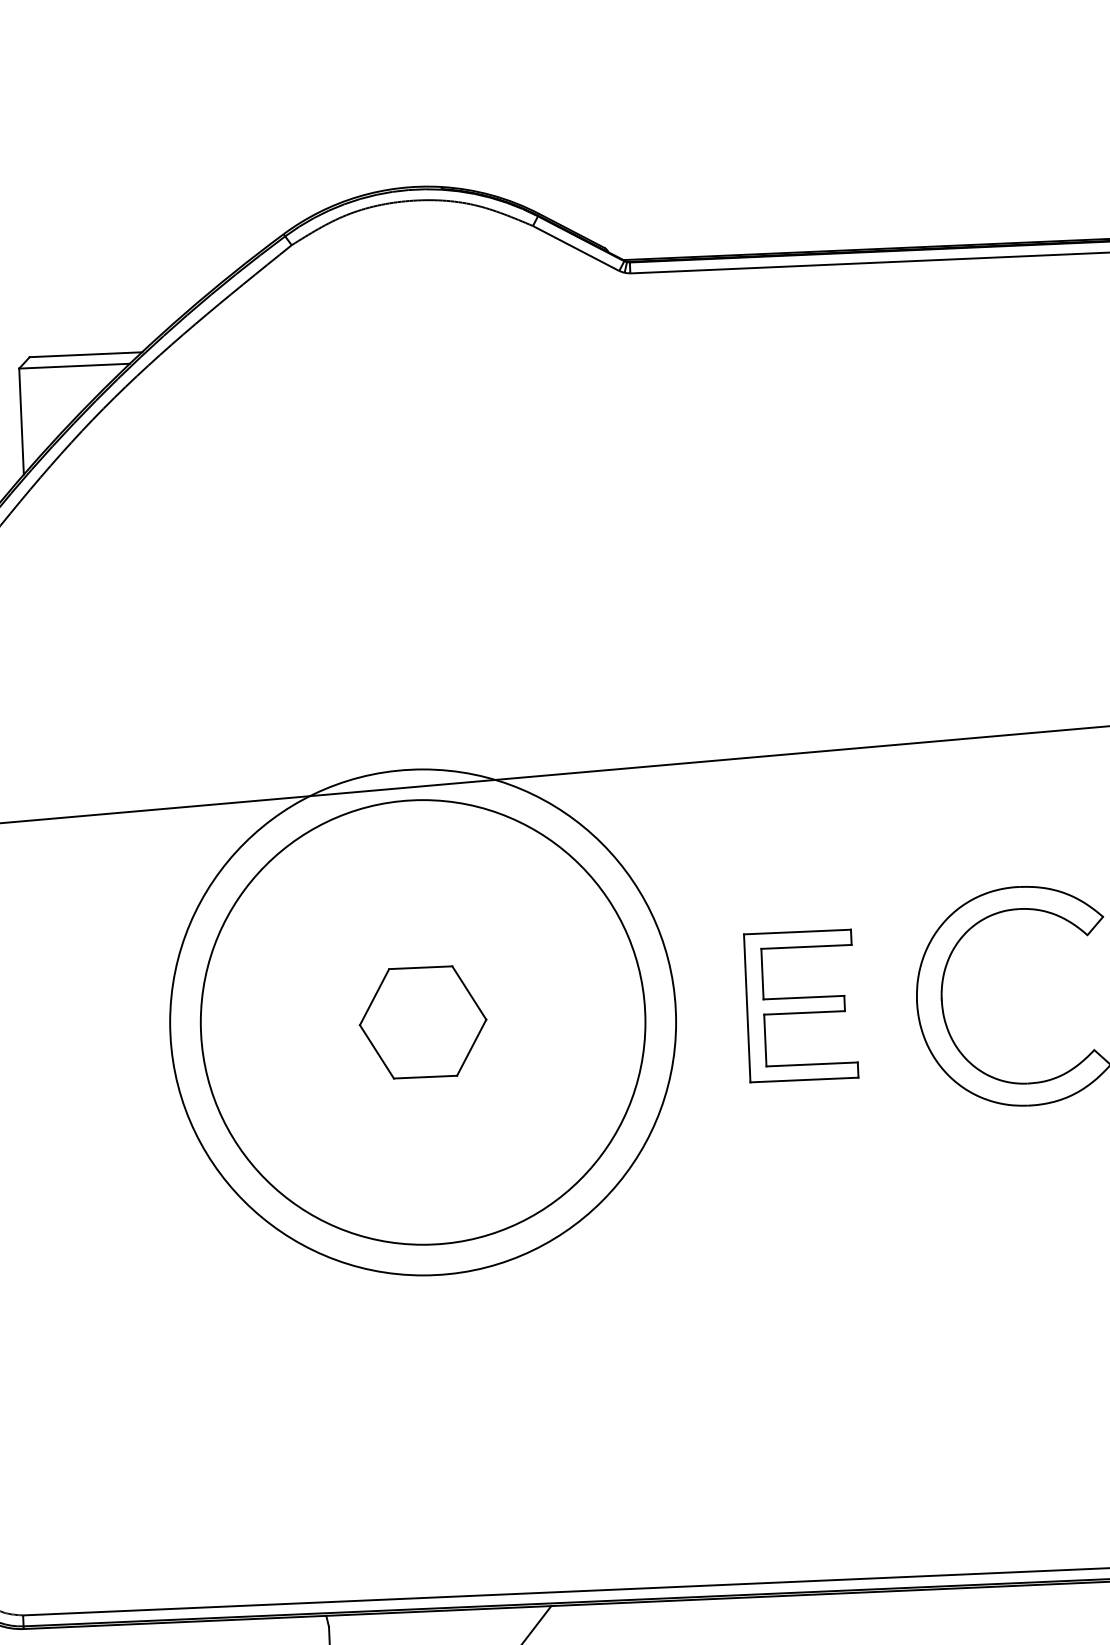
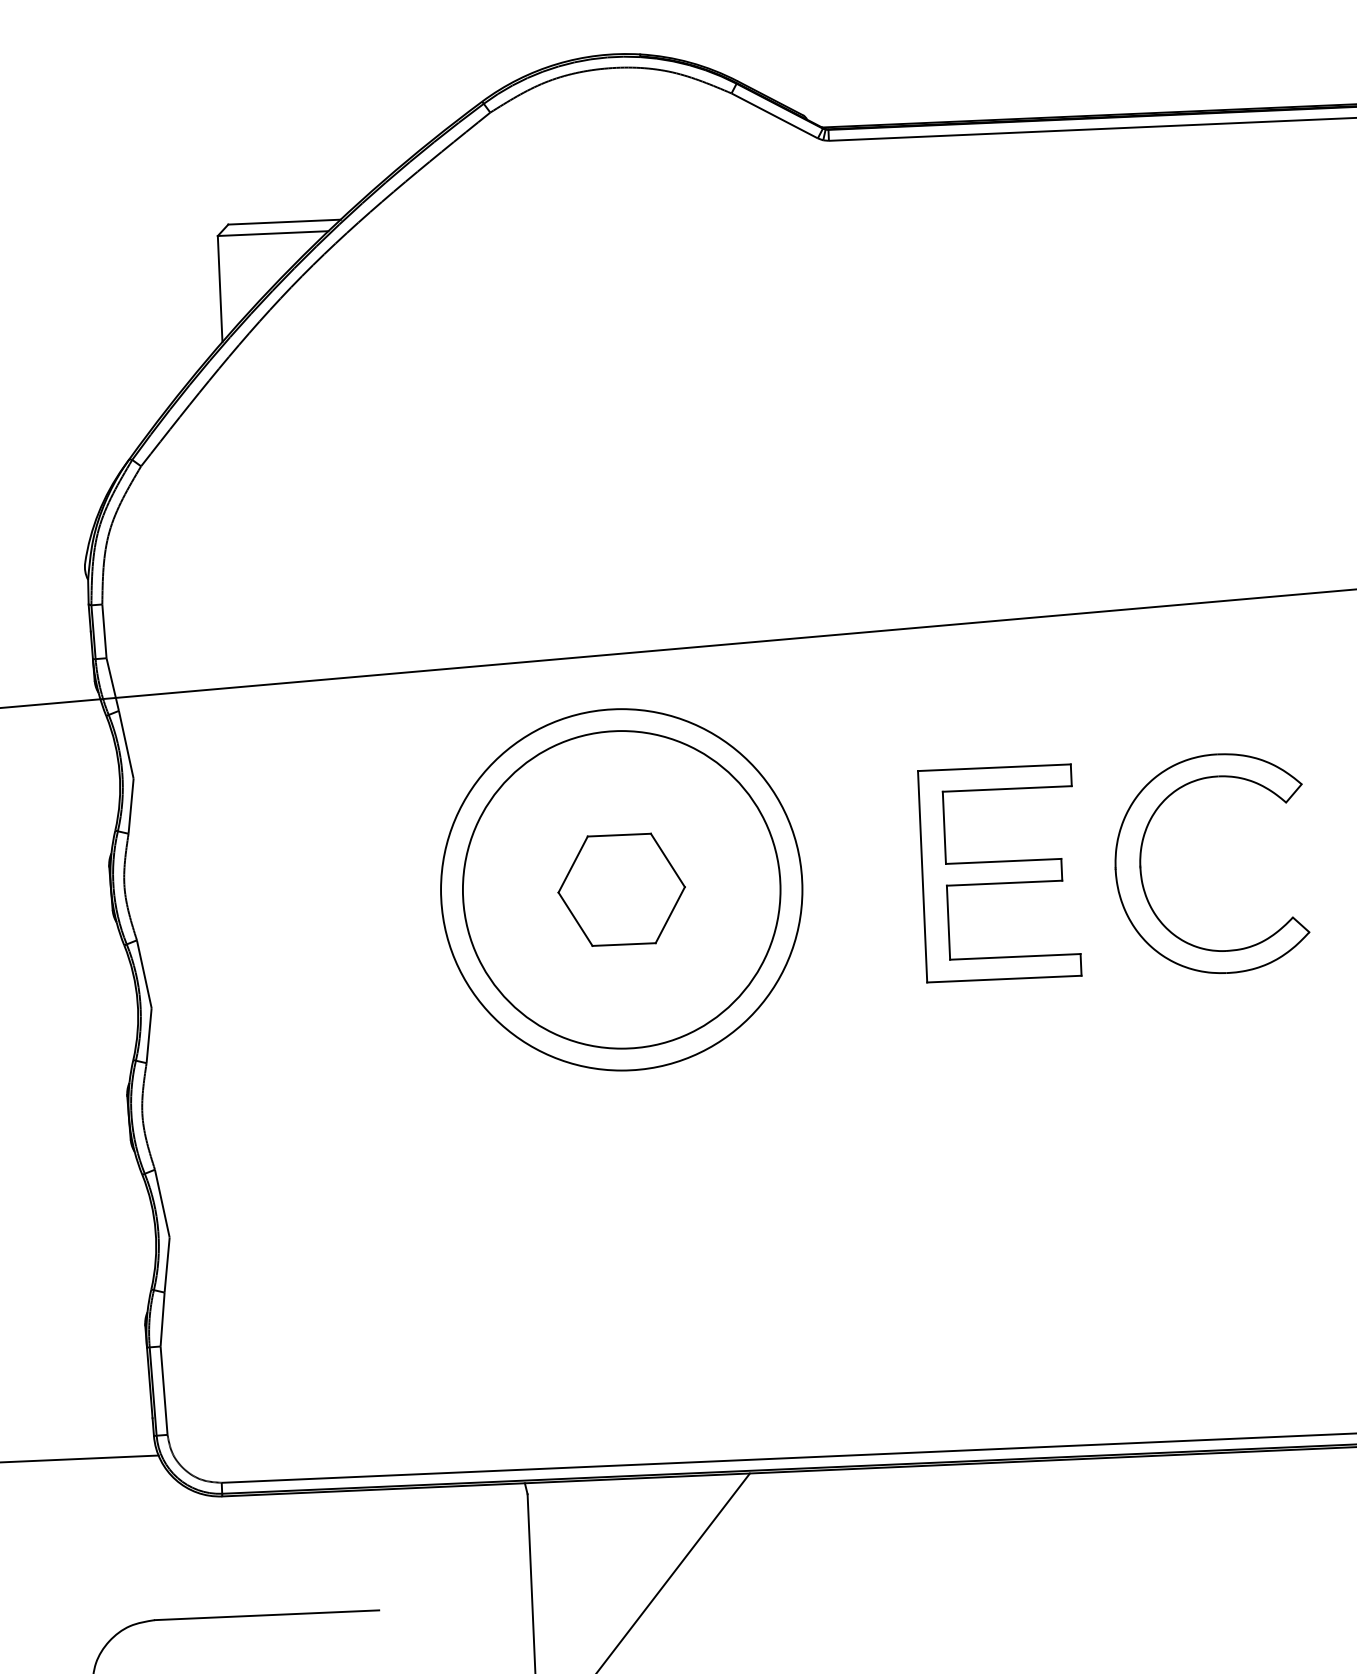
part: (800, 1006) -> (999, 873), size x1.43
circle: (422, 1022) -> (621, 889), size x0.71
circle: (422, 1022) -> (621, 889), size x0.71

